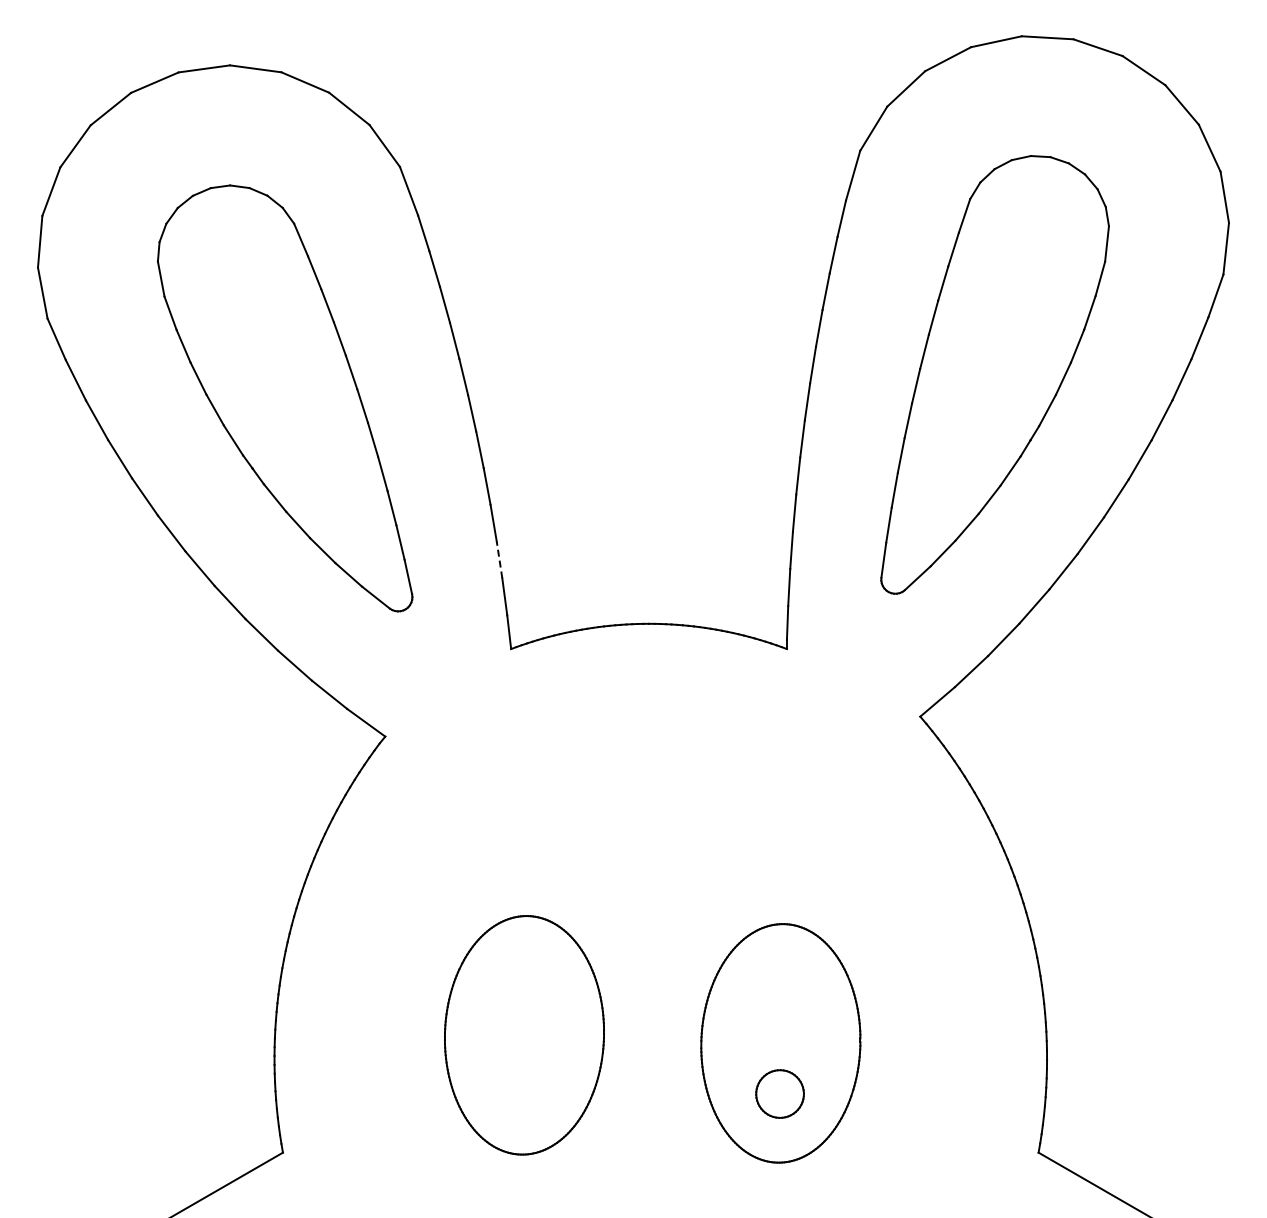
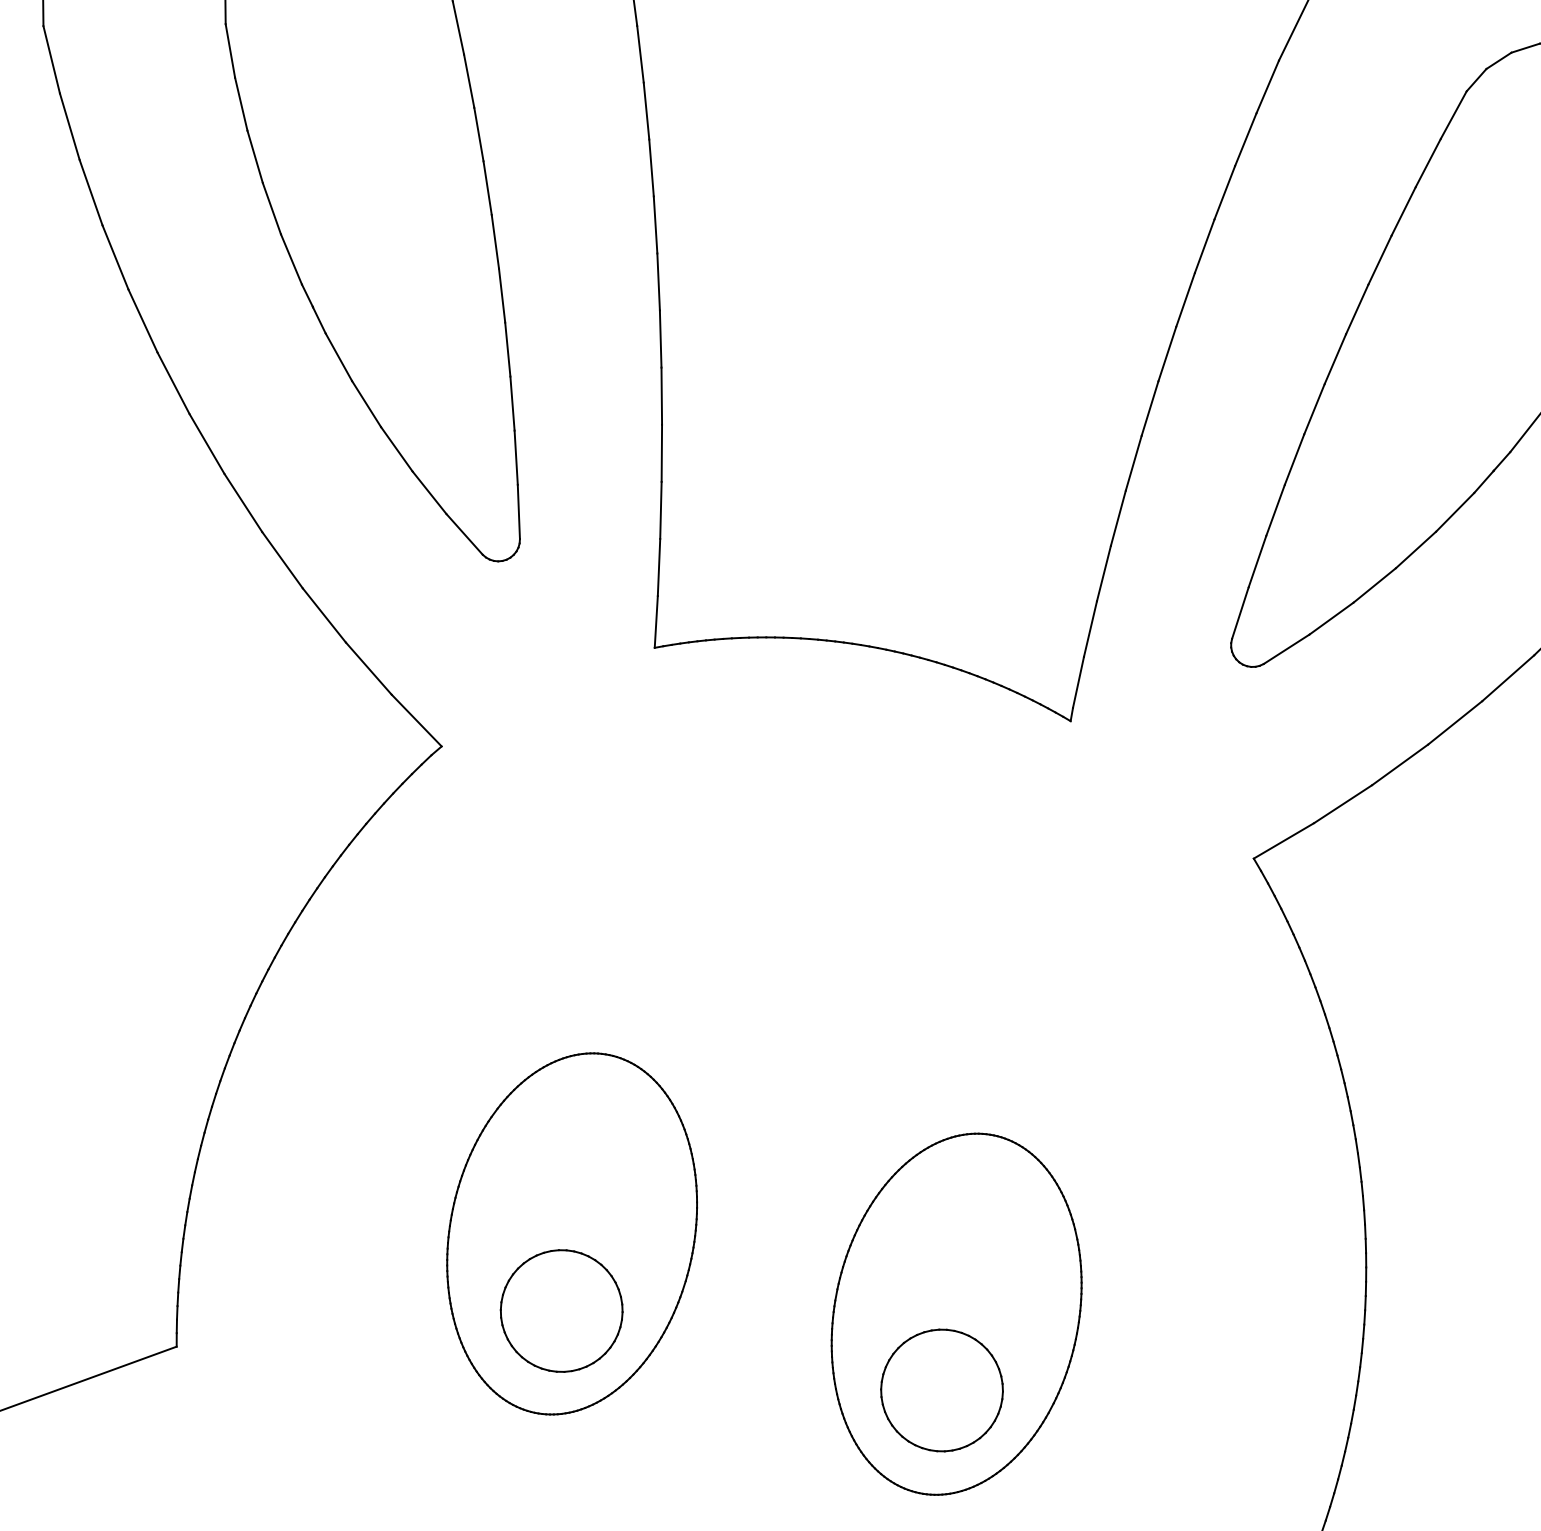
line: (499, 559) -> (660, 509), dashed -> solid
part: (526, 1085) -> (561, 1310), added
part: (779, 1093) -> (941, 1389), size x1.67

